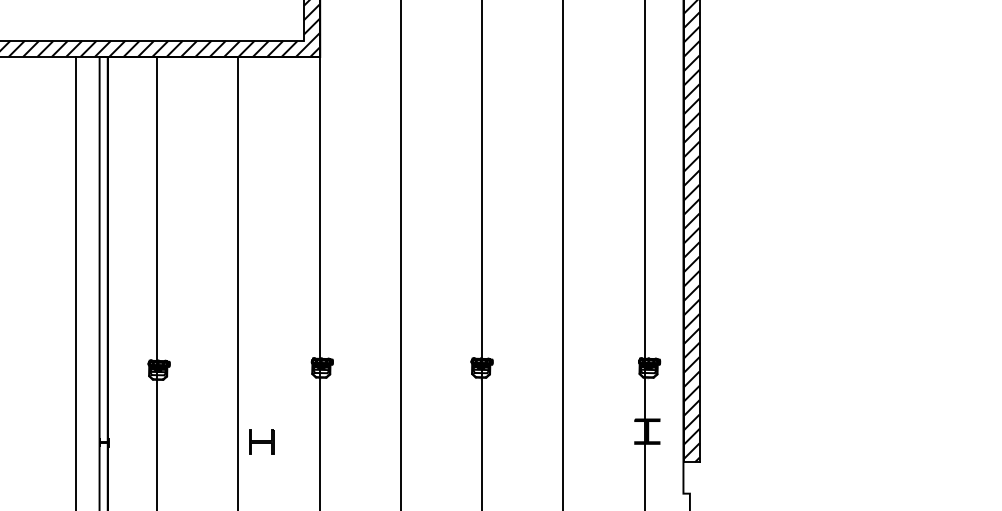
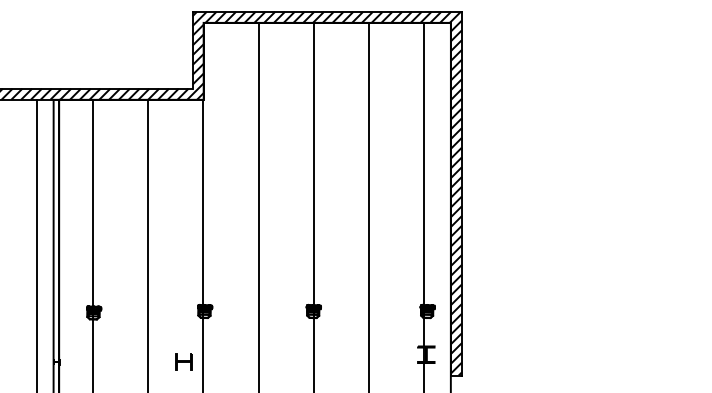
part: (261, 441) -> (183, 361), moved

